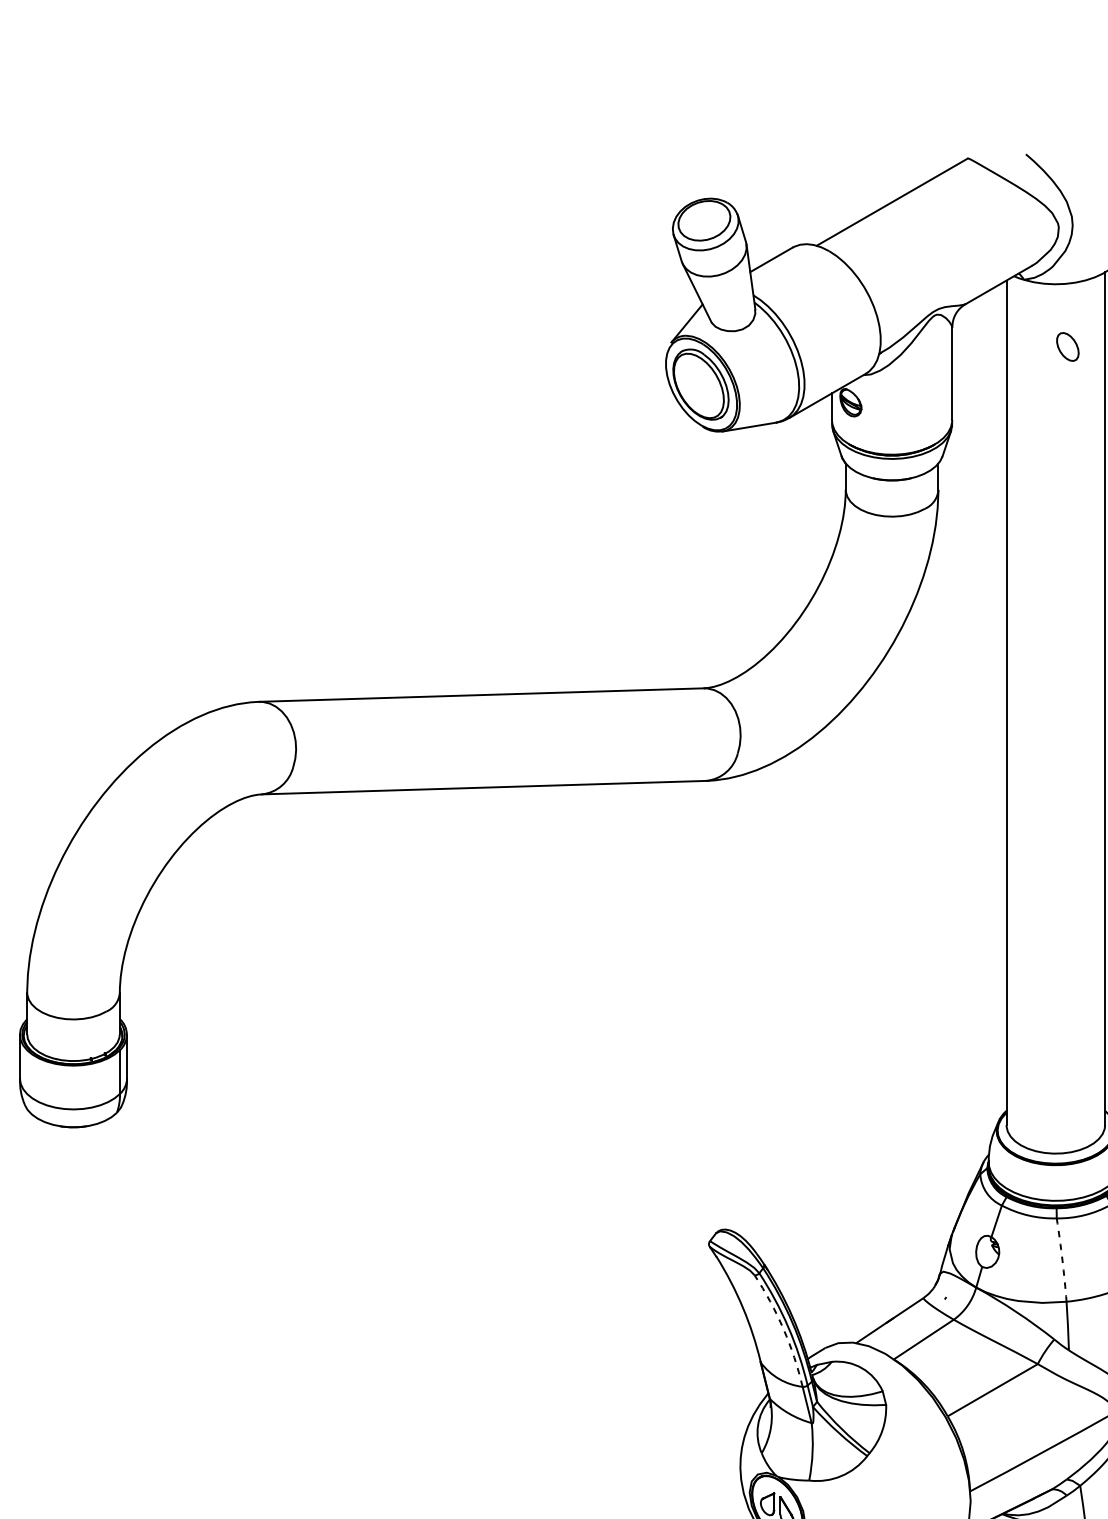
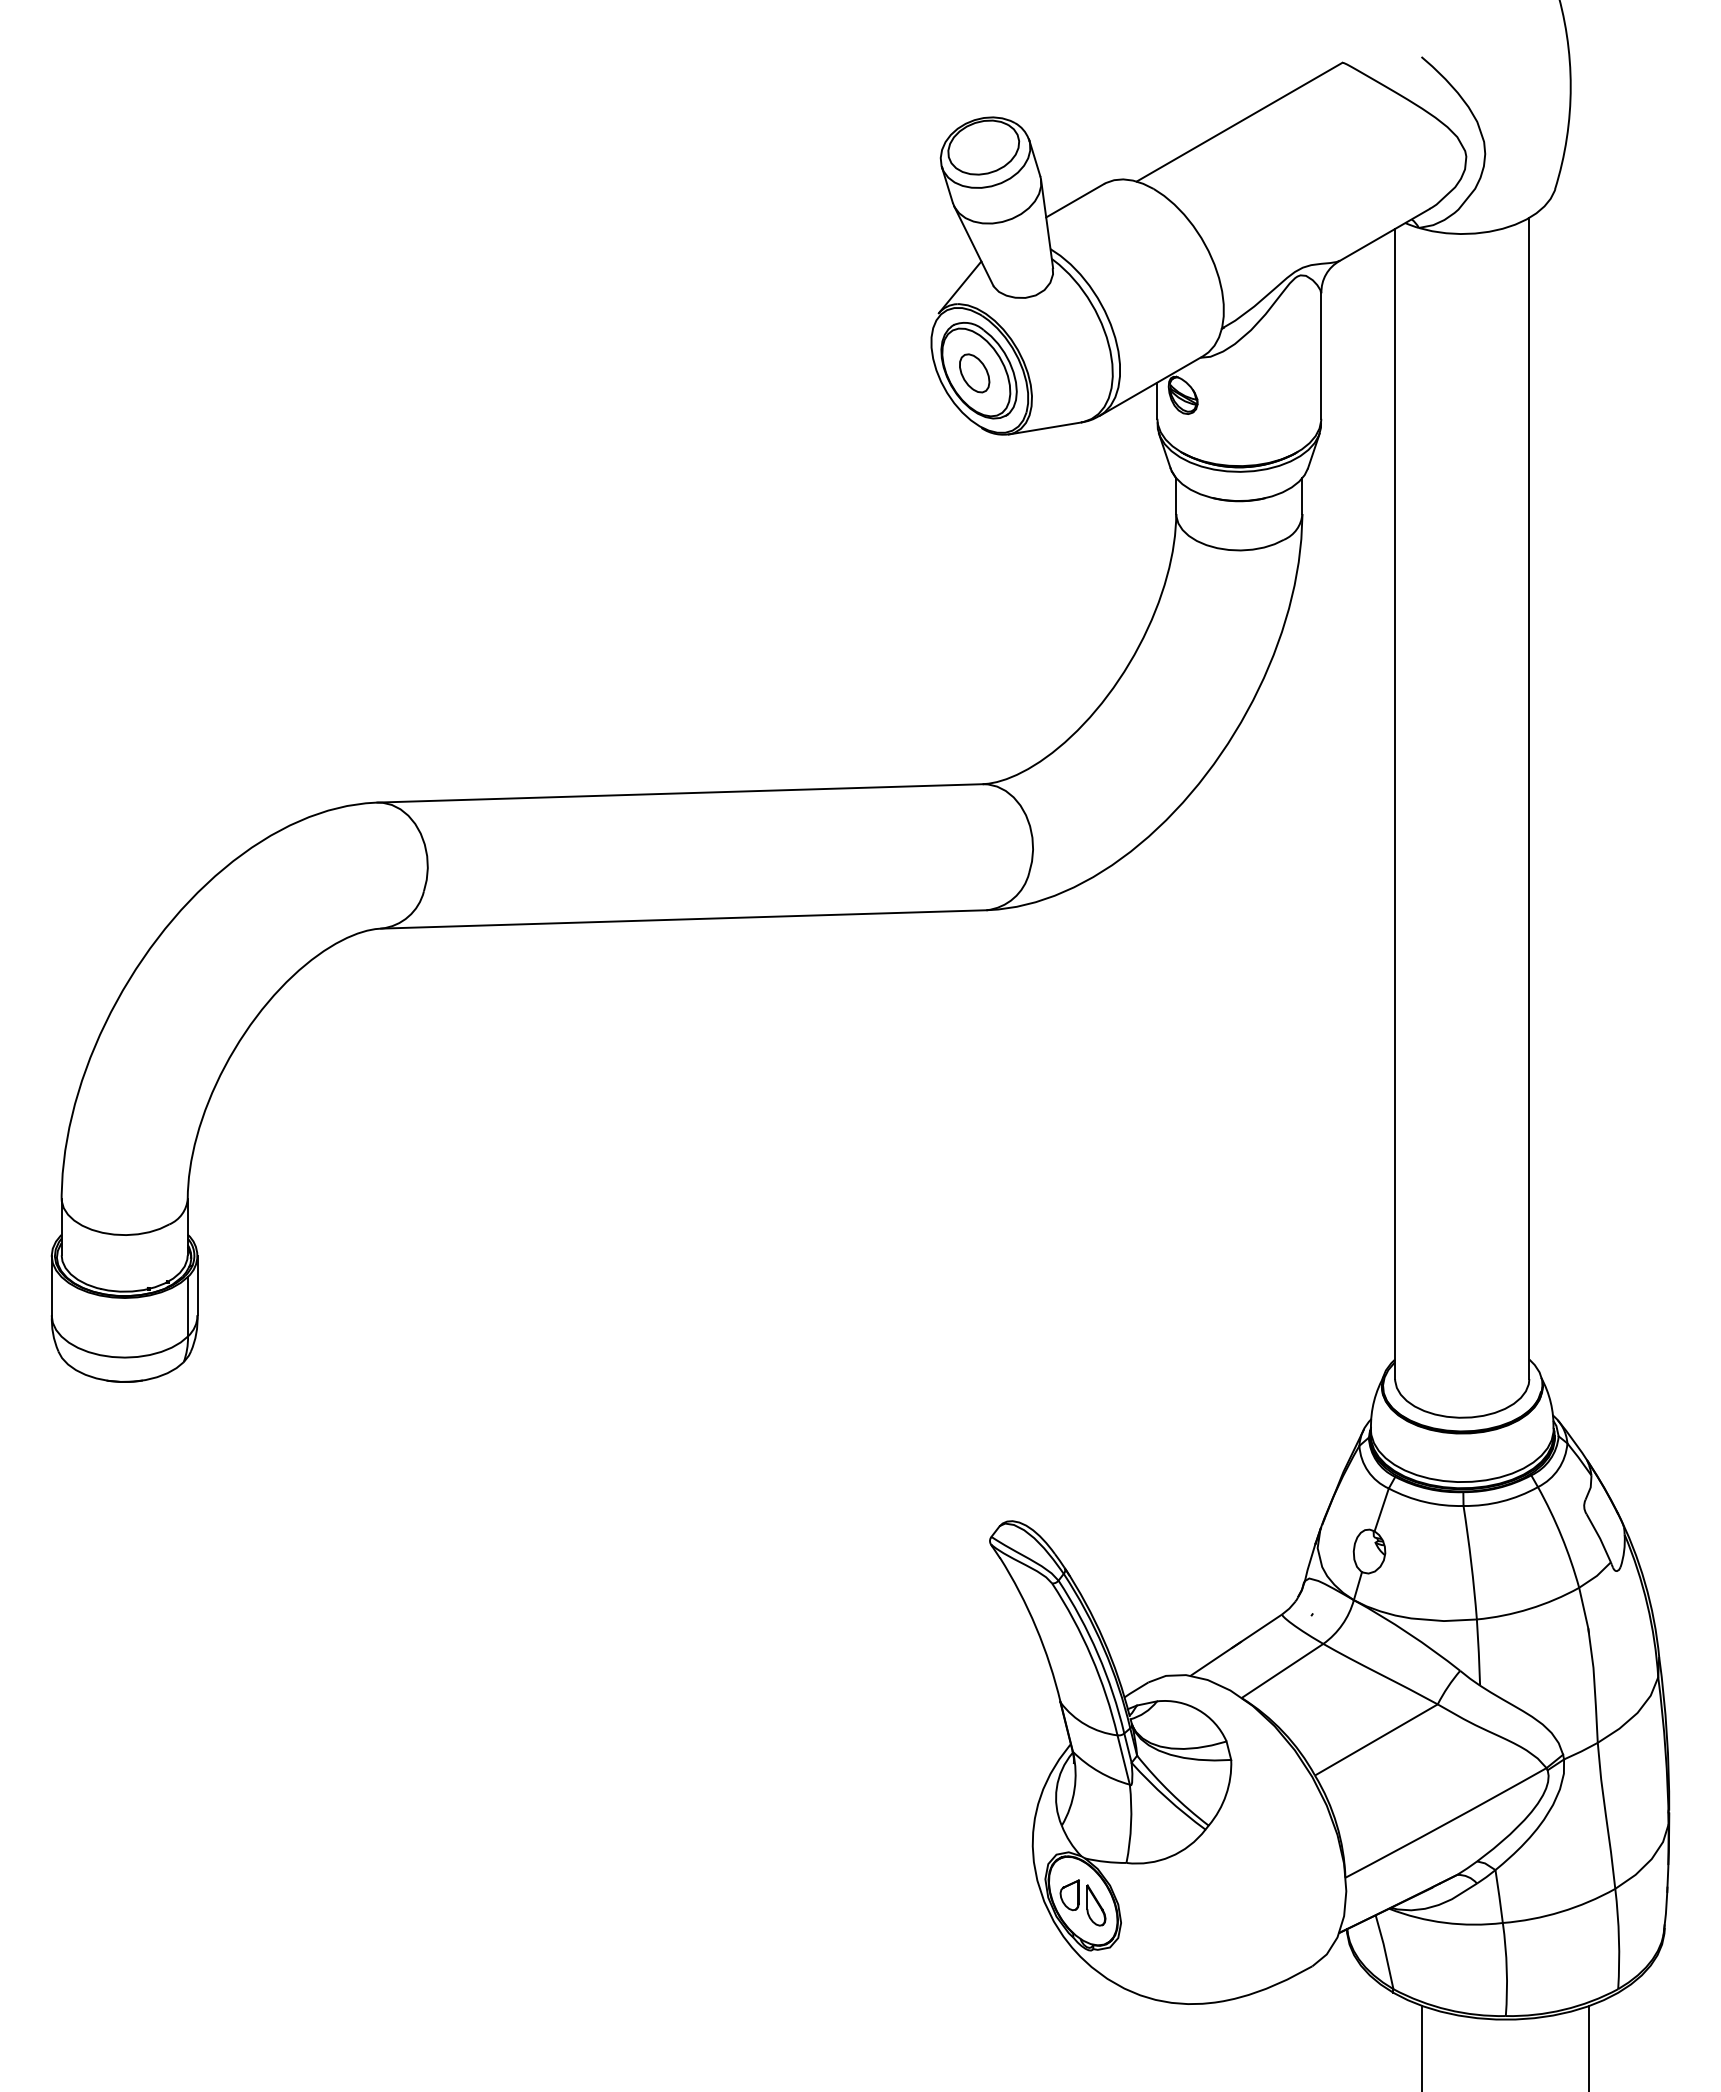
part: (1067, 347) -> (974, 373), moved
arc: (1062, 1259) -> (1471, 1562), dashed -> solid
arc: (783, 1328) -> (1091, 1656), dashed -> solid

